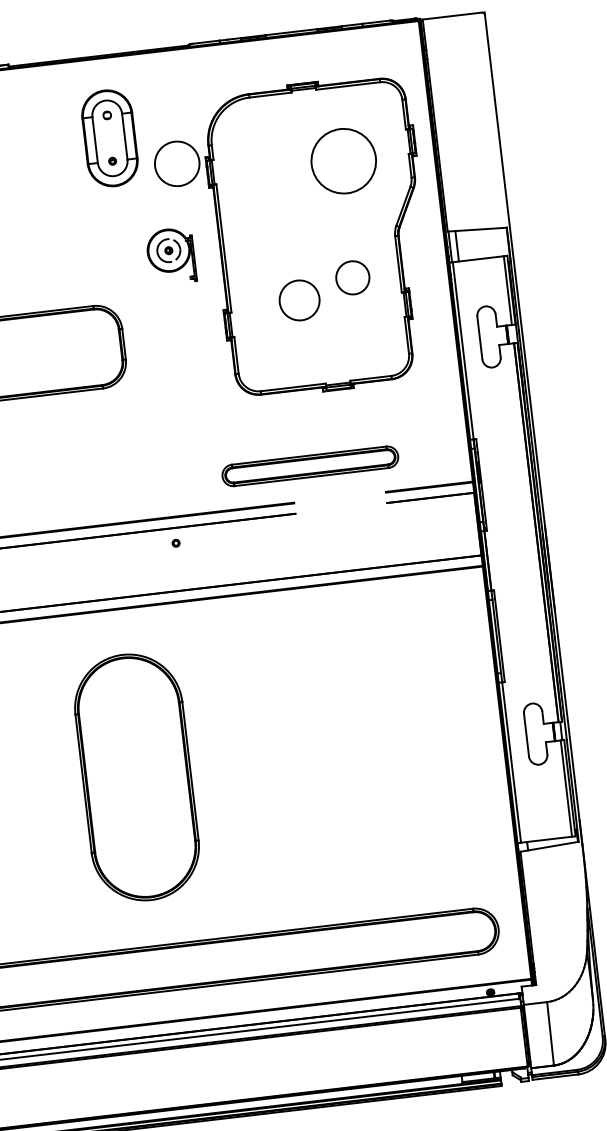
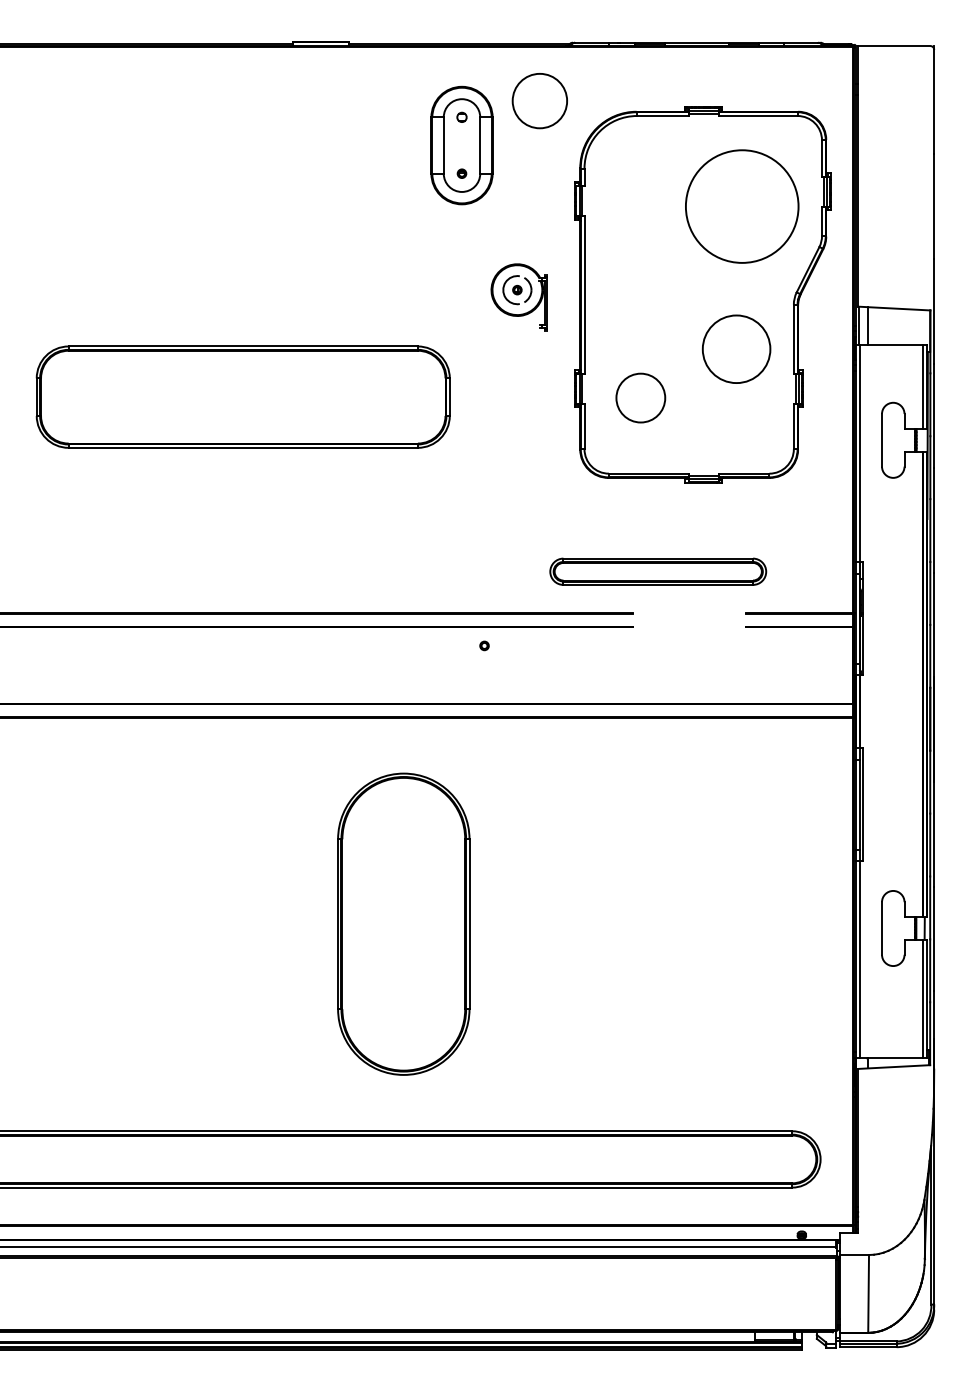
circle: (343, 161) -> (741, 206), size x1.43
circle: (176, 164) -> (539, 101), moved
circle: (352, 278) -> (736, 349), size x1.67
circle: (299, 300) -> (640, 397), moved

